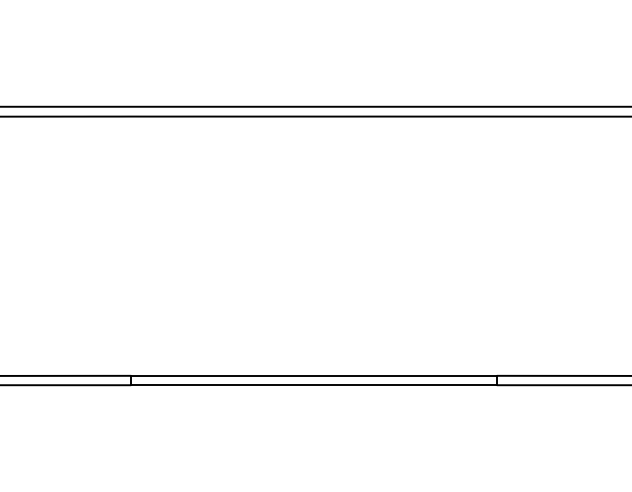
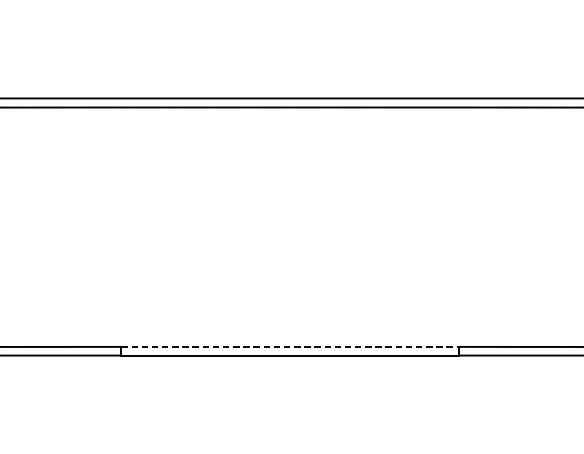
line: (314, 375) -> (290, 346), solid -> dashed

